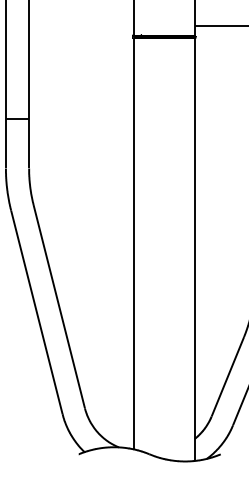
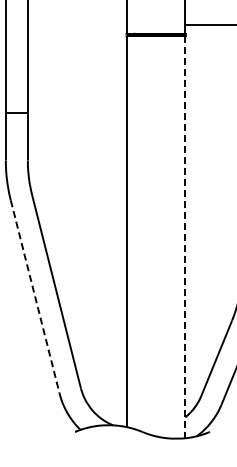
line: (195, 249) -> (185, 237), solid -> dashed
line: (37, 312) -> (35, 297), solid -> dashed

